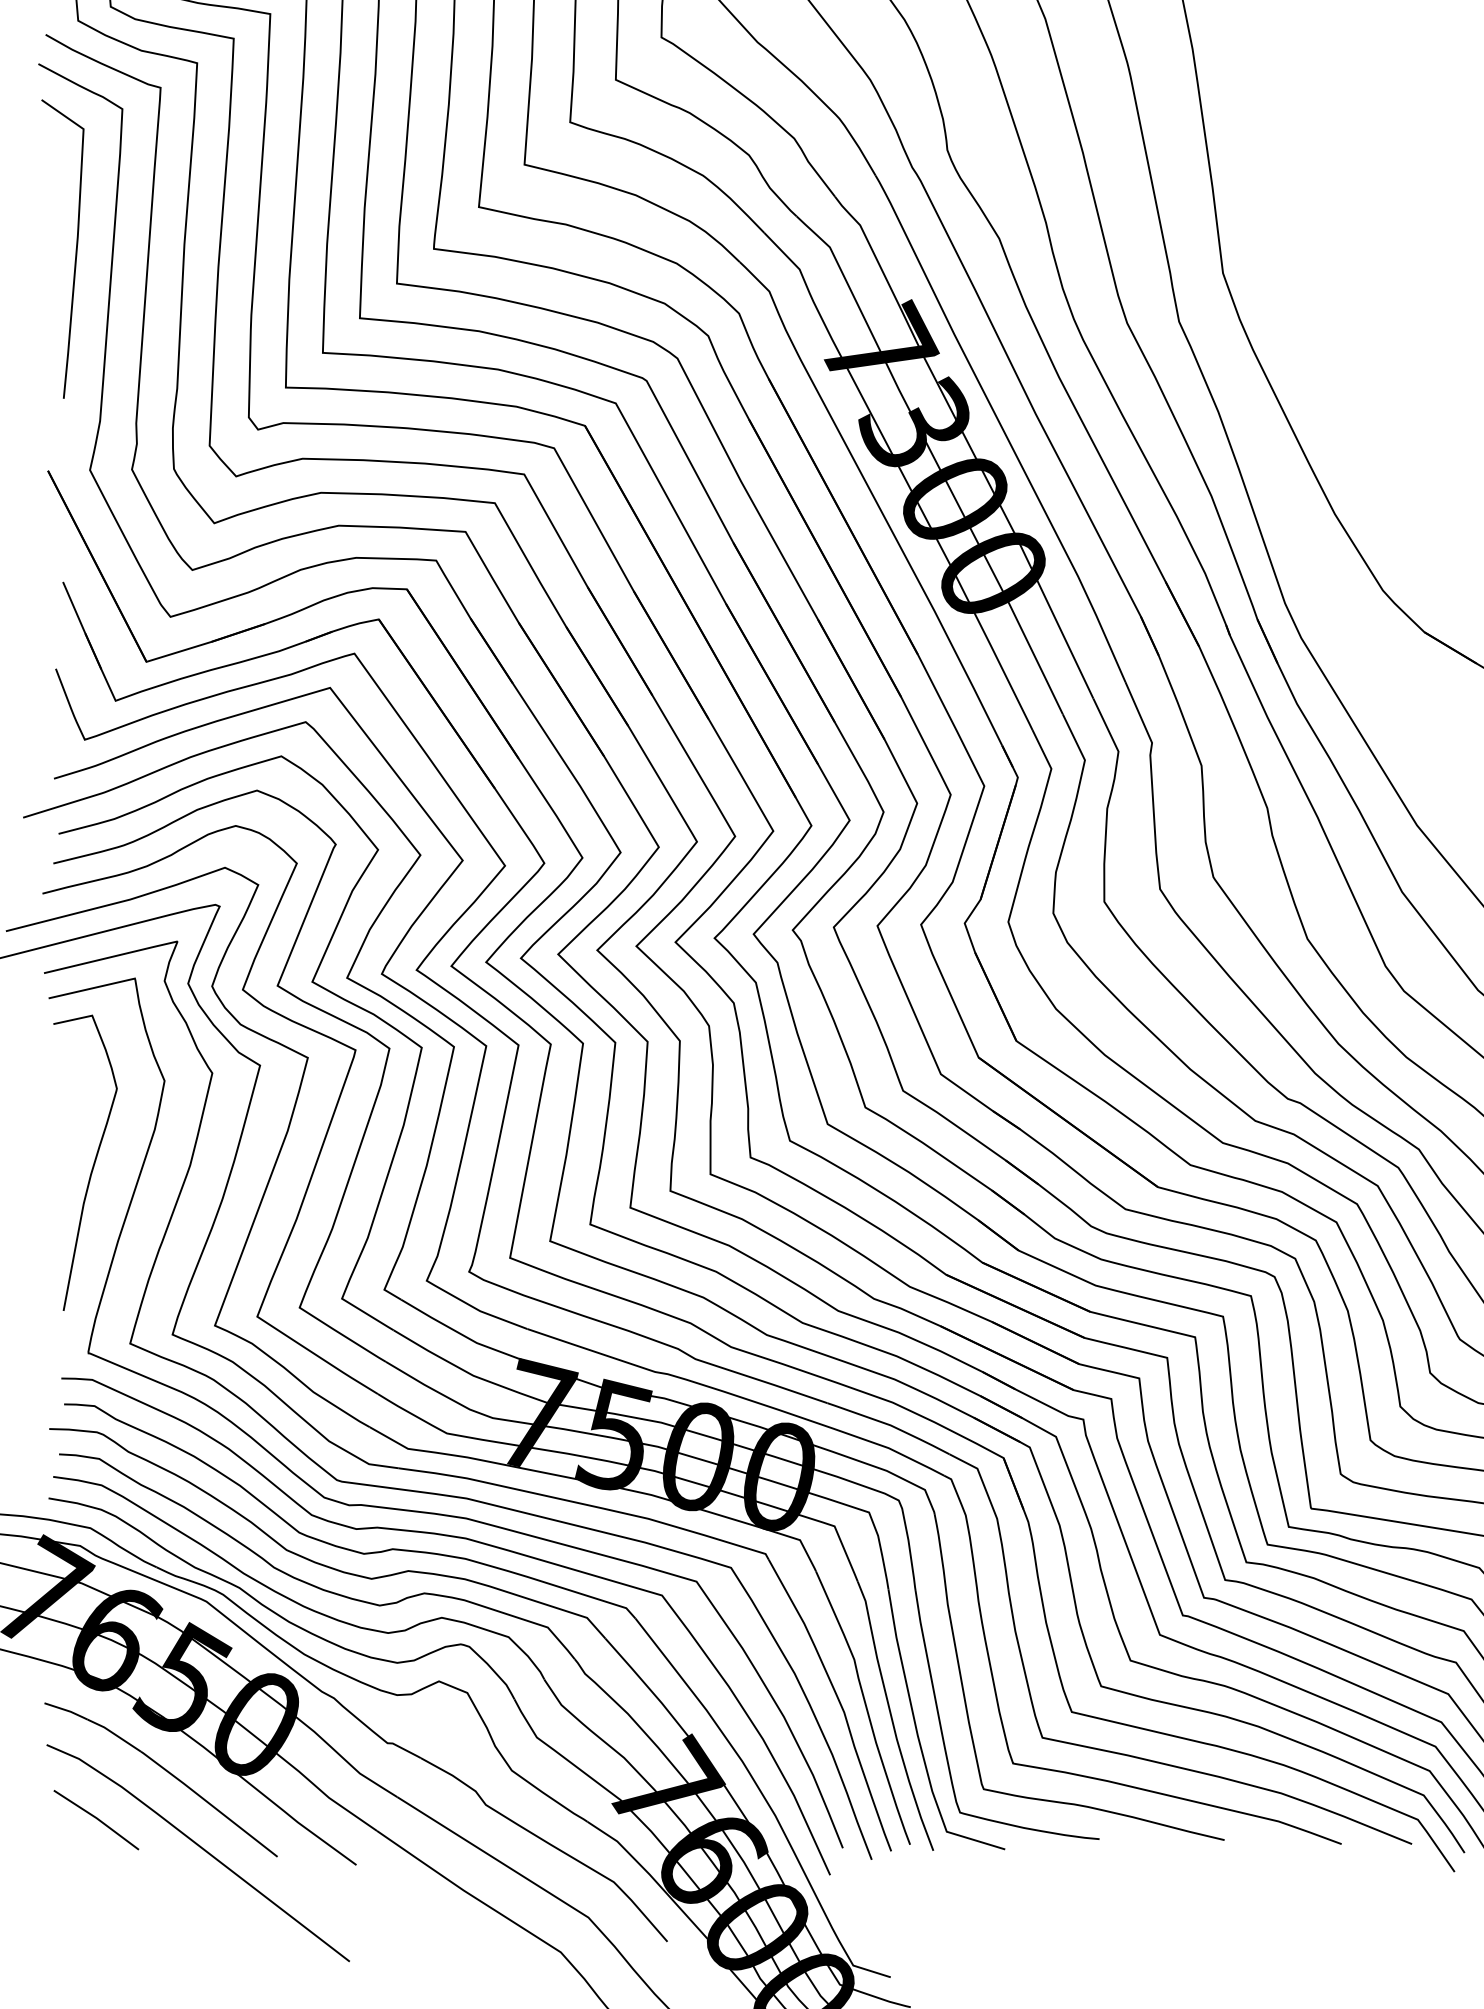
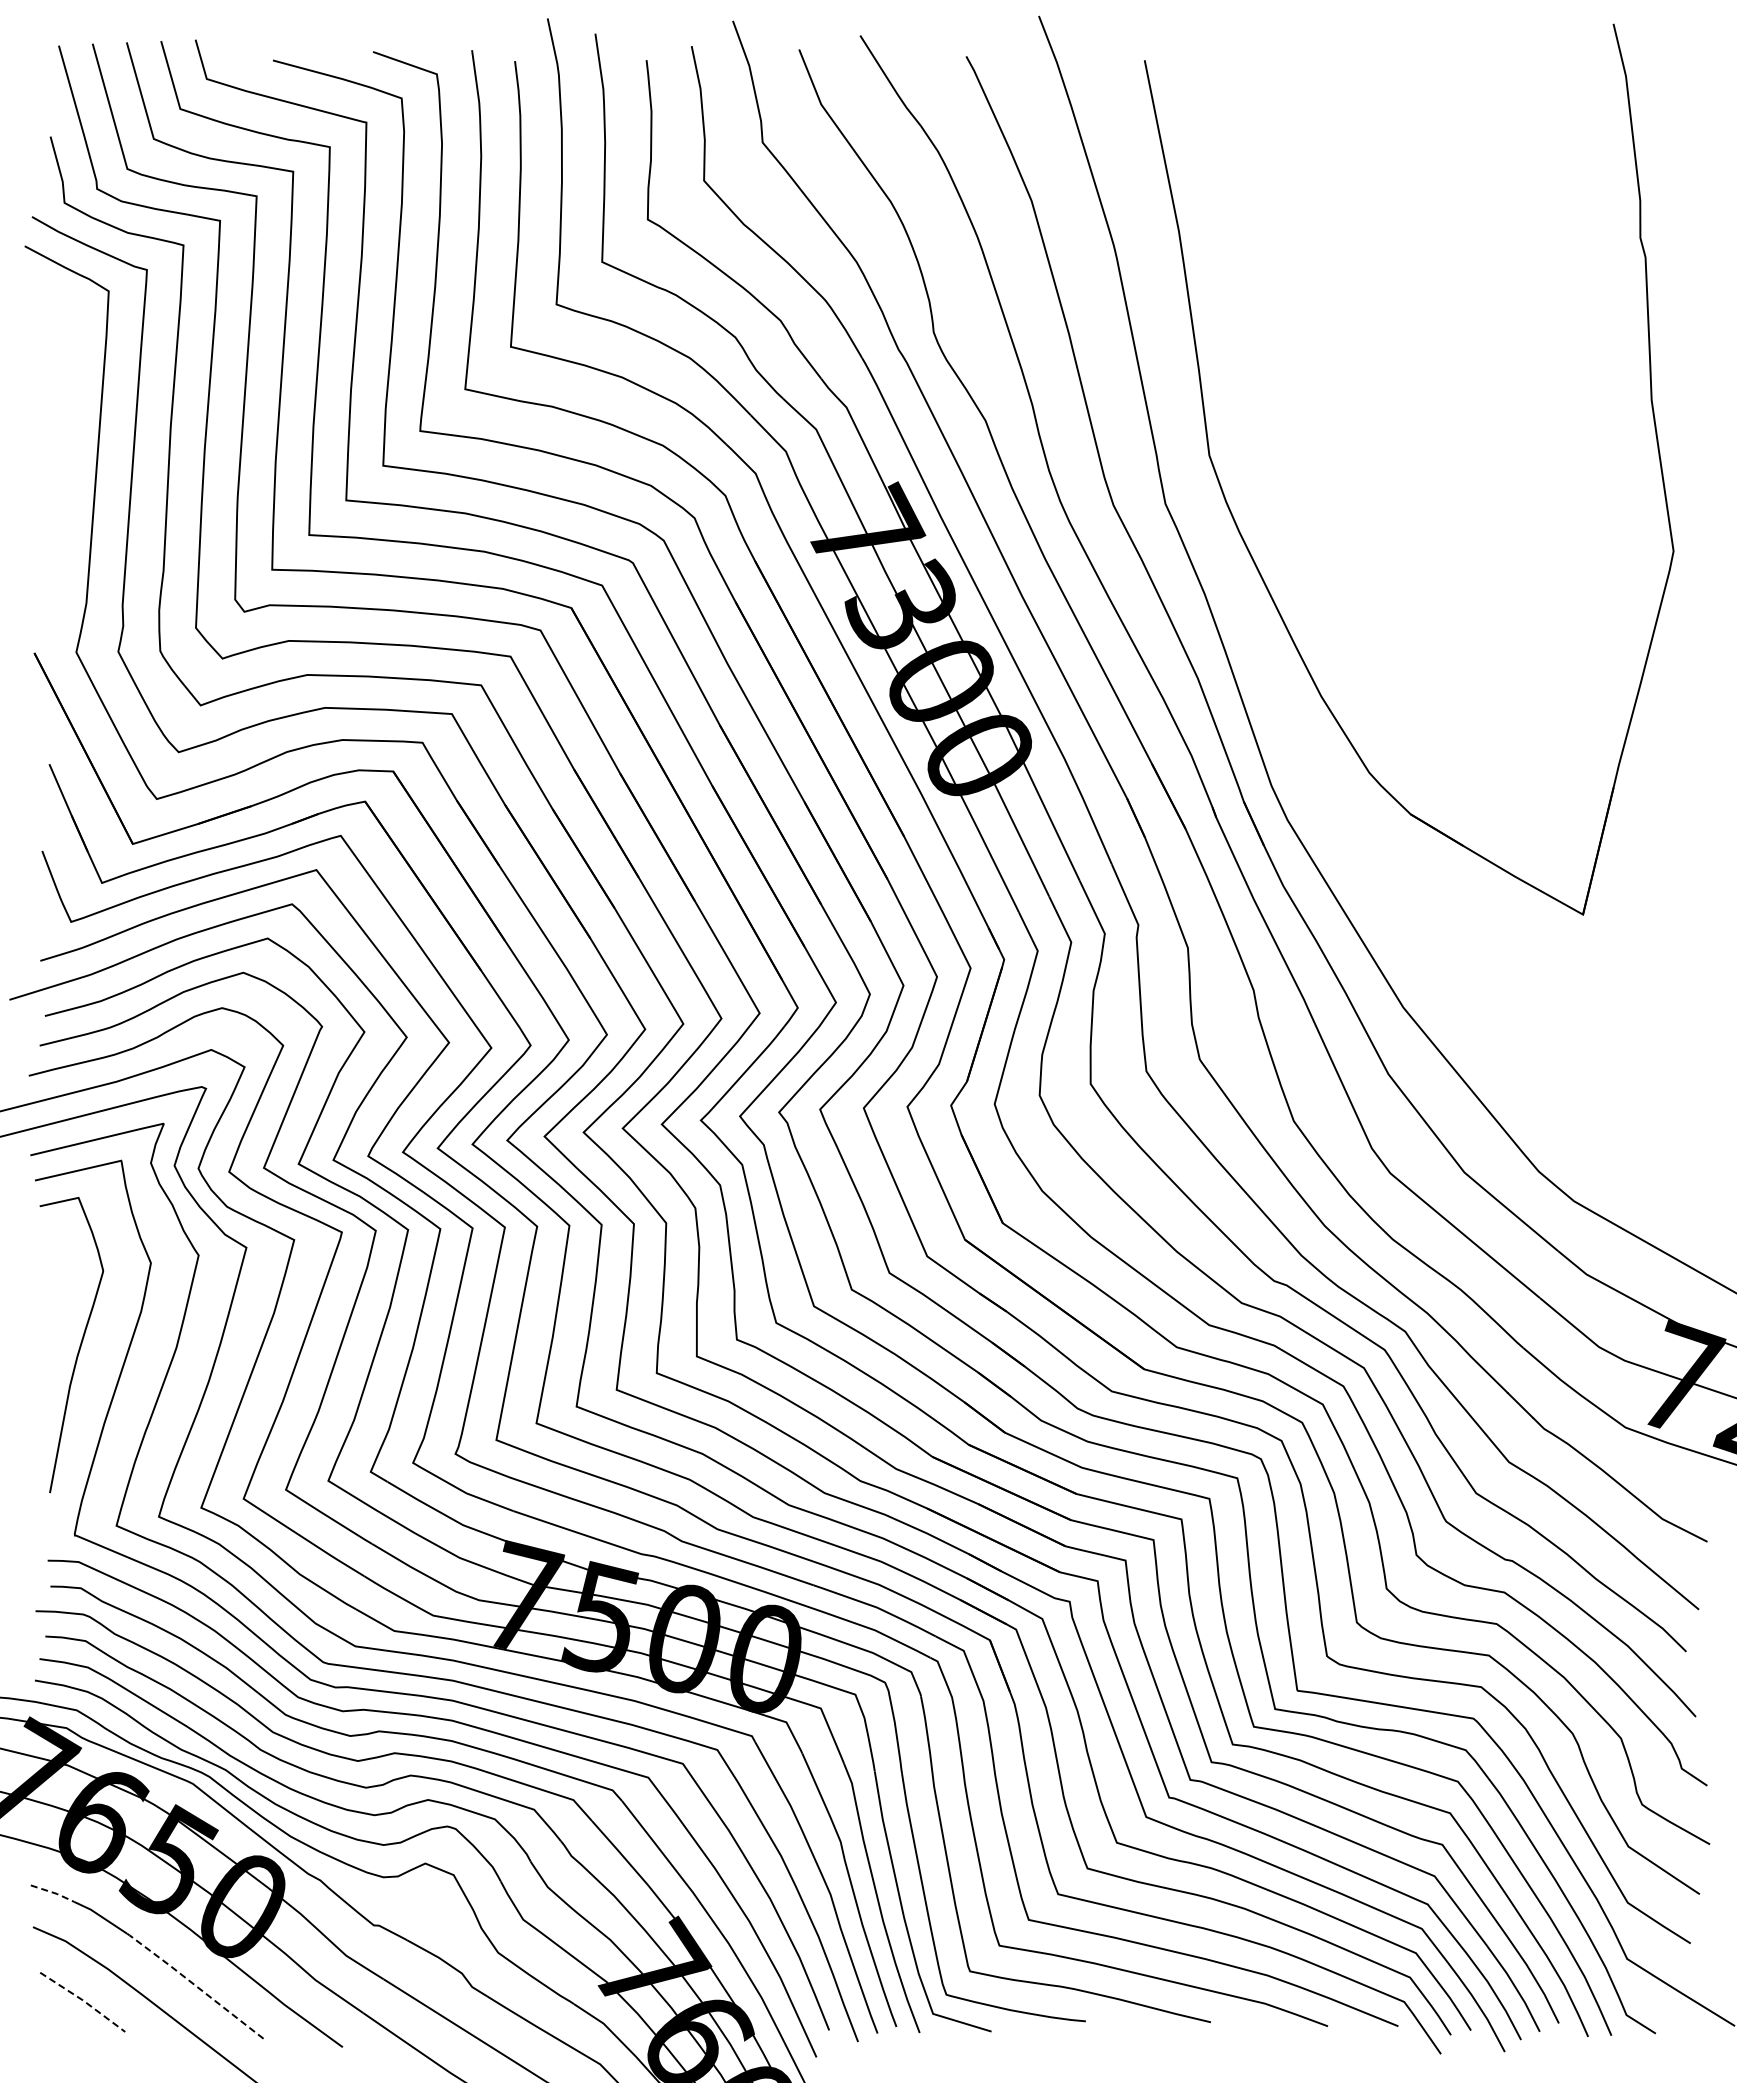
curve: (75, 253) -> (61, 435), removed
line: (68, 1711) -> (54, 1893), solid -> dashed
line: (208, 1803) -> (194, 1985), solid -> dashed
line: (97, 1818) -> (83, 2000), solid -> dashed

